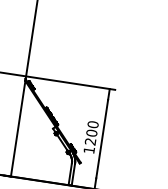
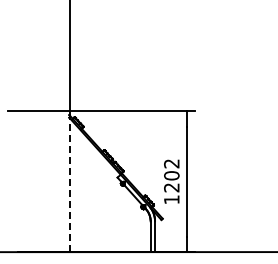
text: (92, 124) -> (171, 163), 1200 -> 1202
line: (18, 128) -> (69, 184), solid -> dashed

